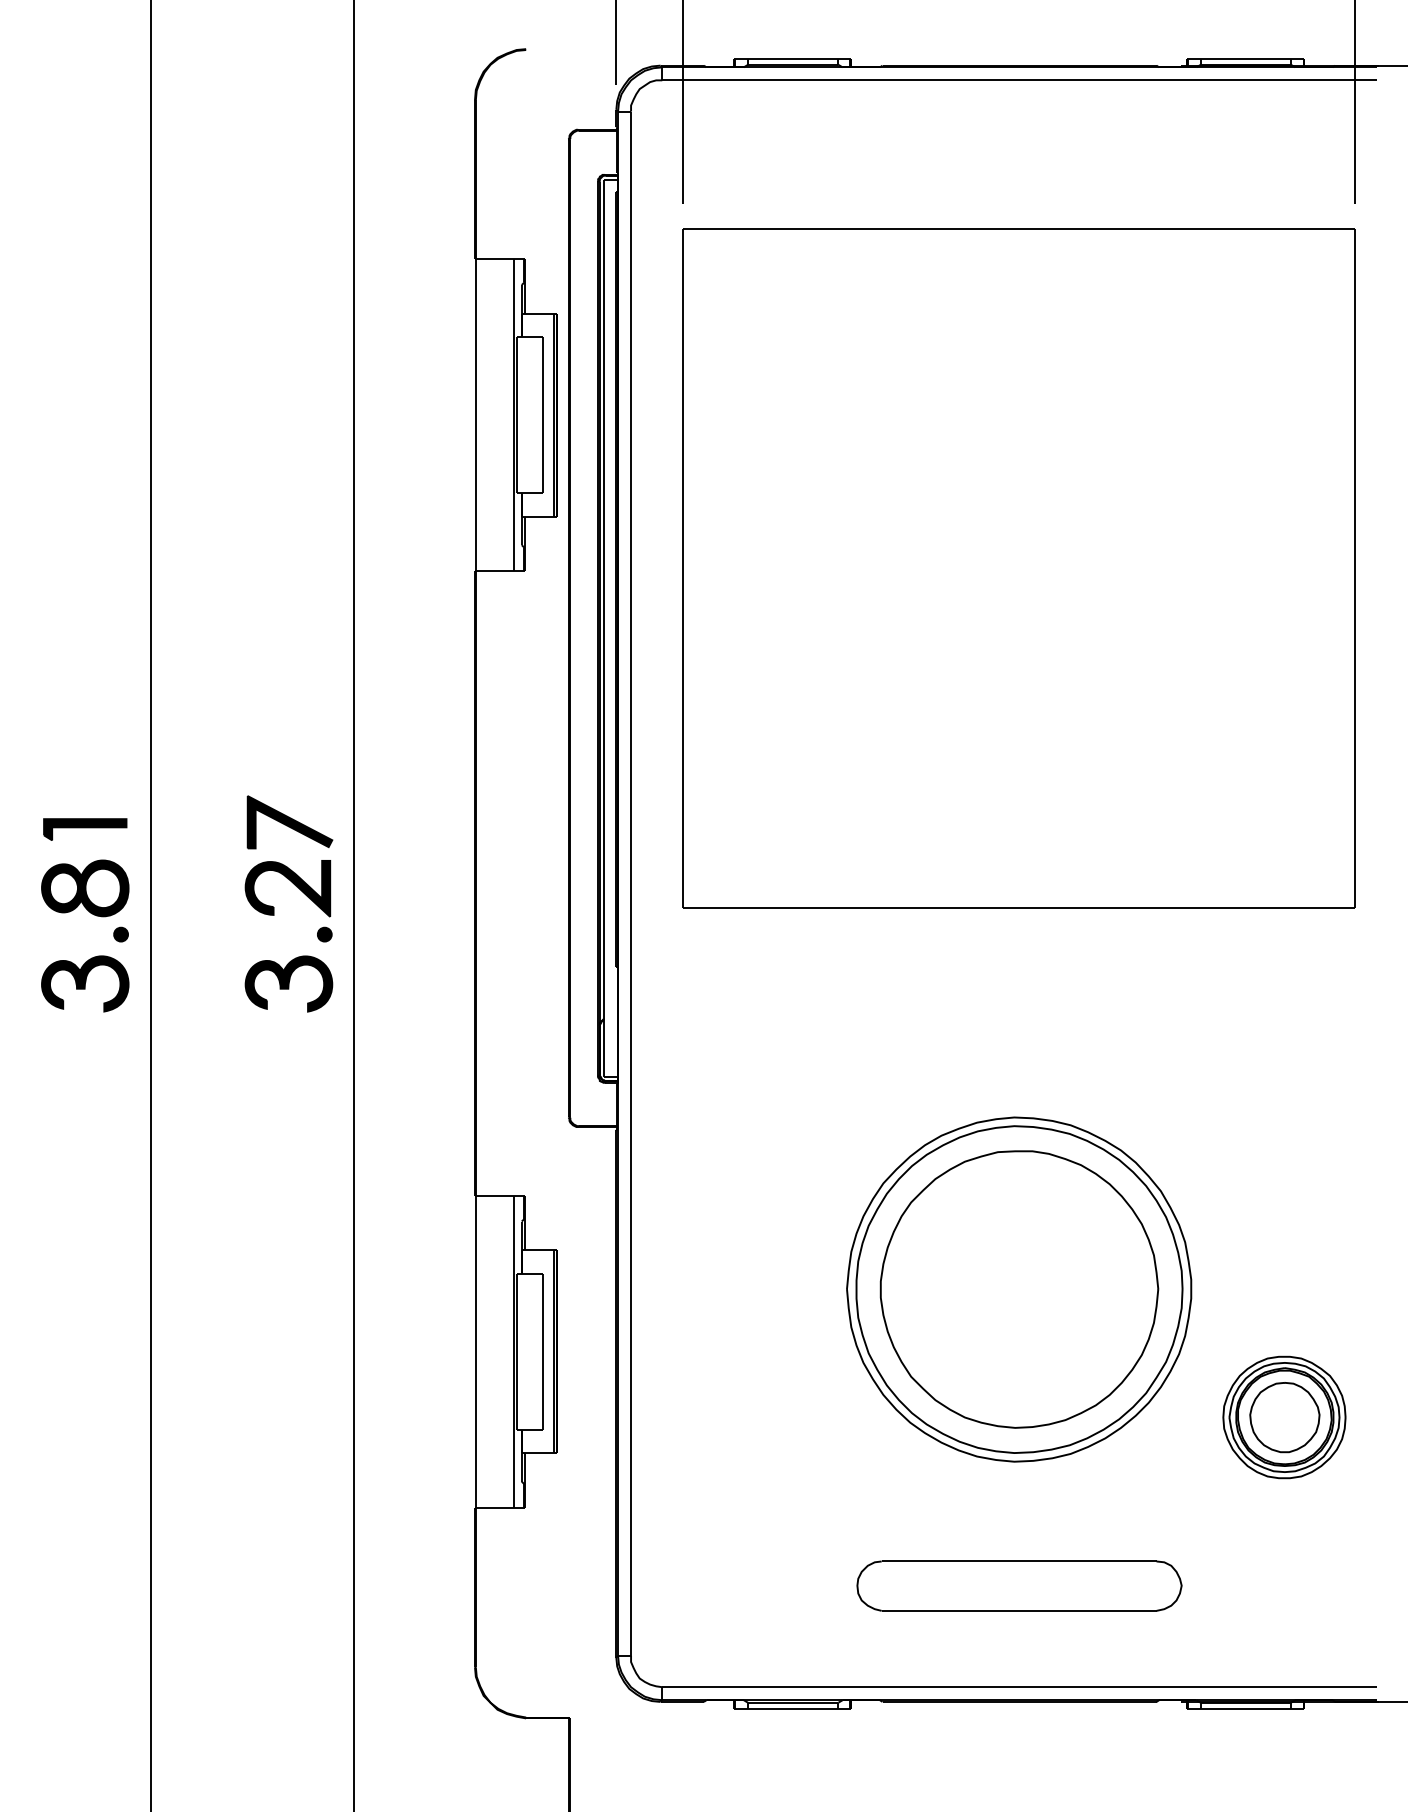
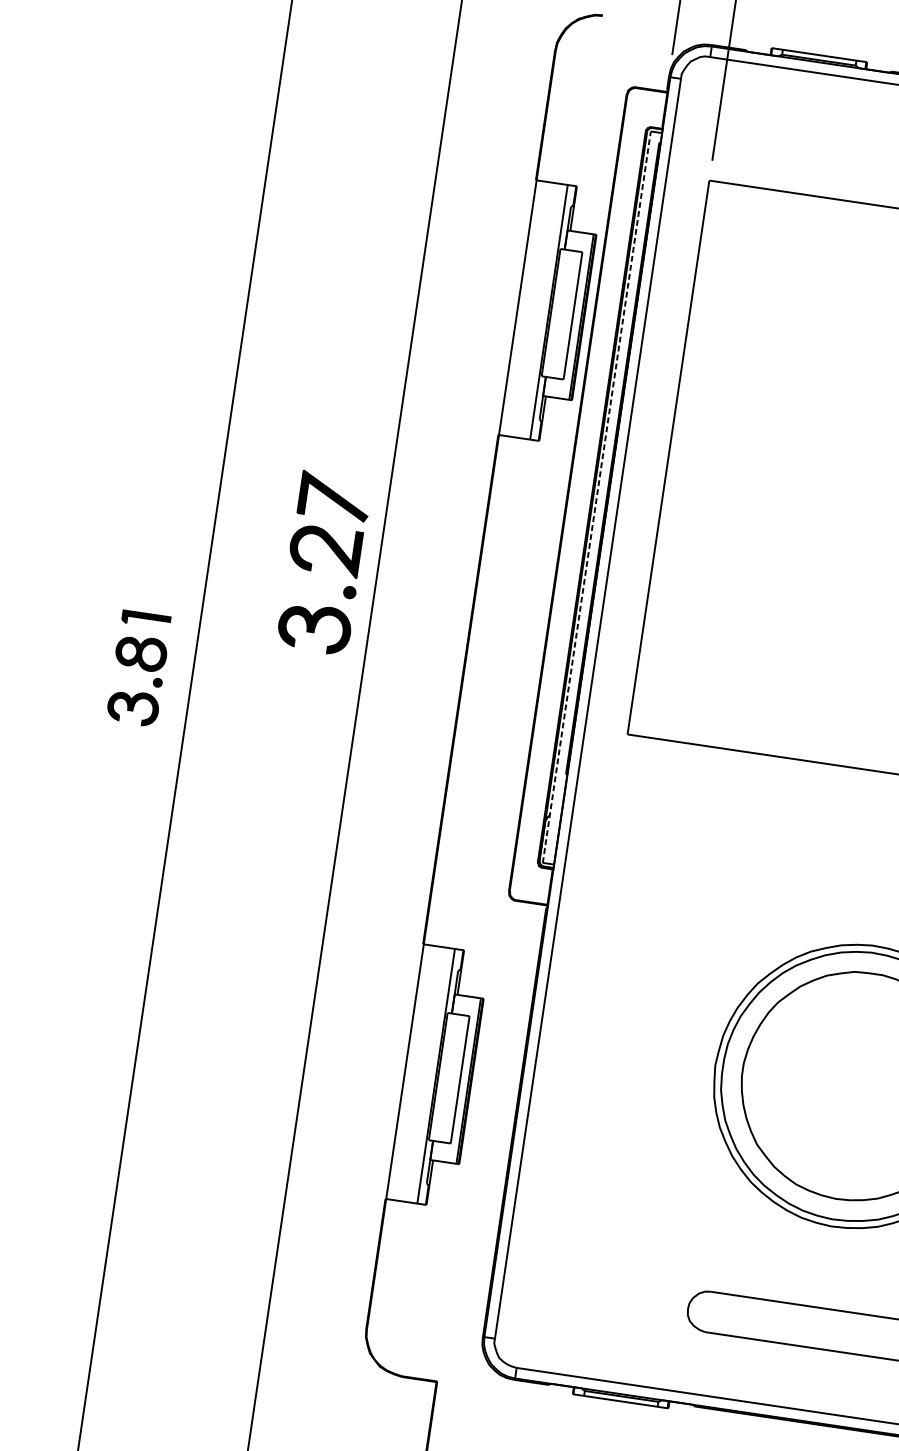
line: (604, 627) -> (597, 496), solid -> dashed
part: (274, 907) -> (312, 564), moved
part: (85, 915) -> (139, 668), size x0.7

